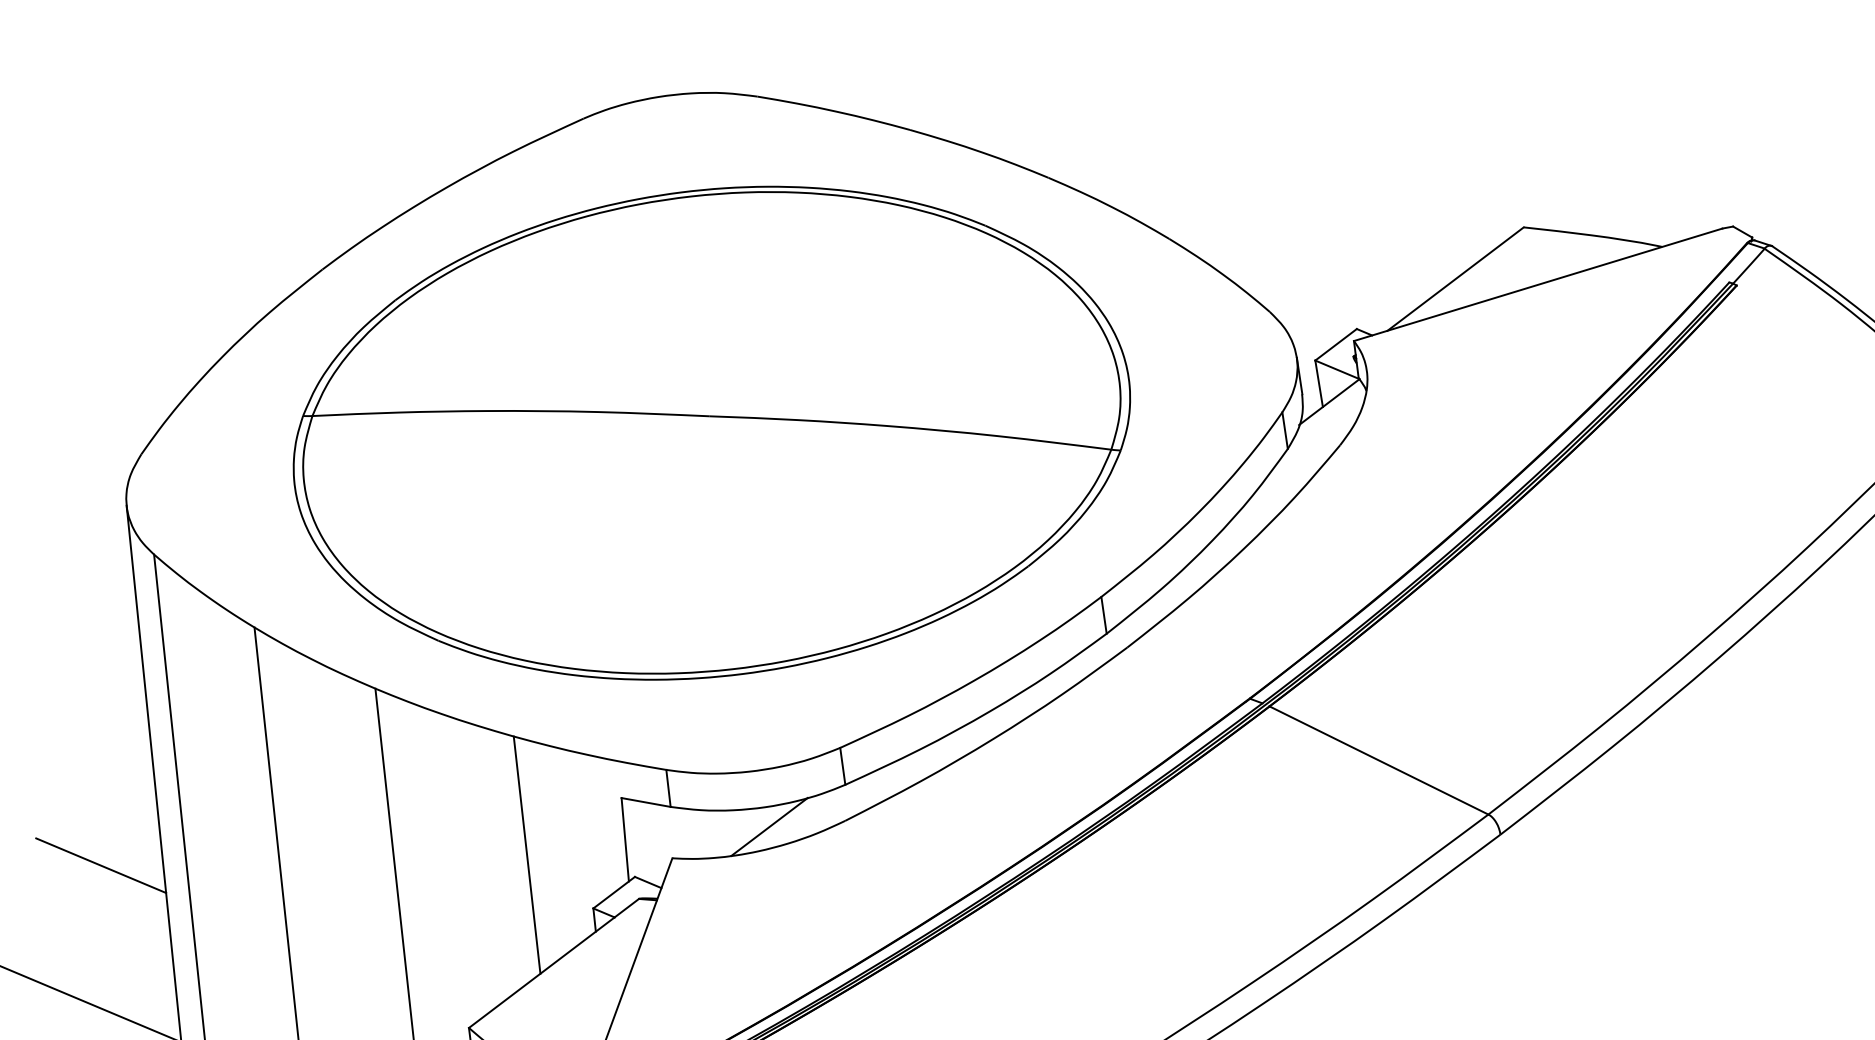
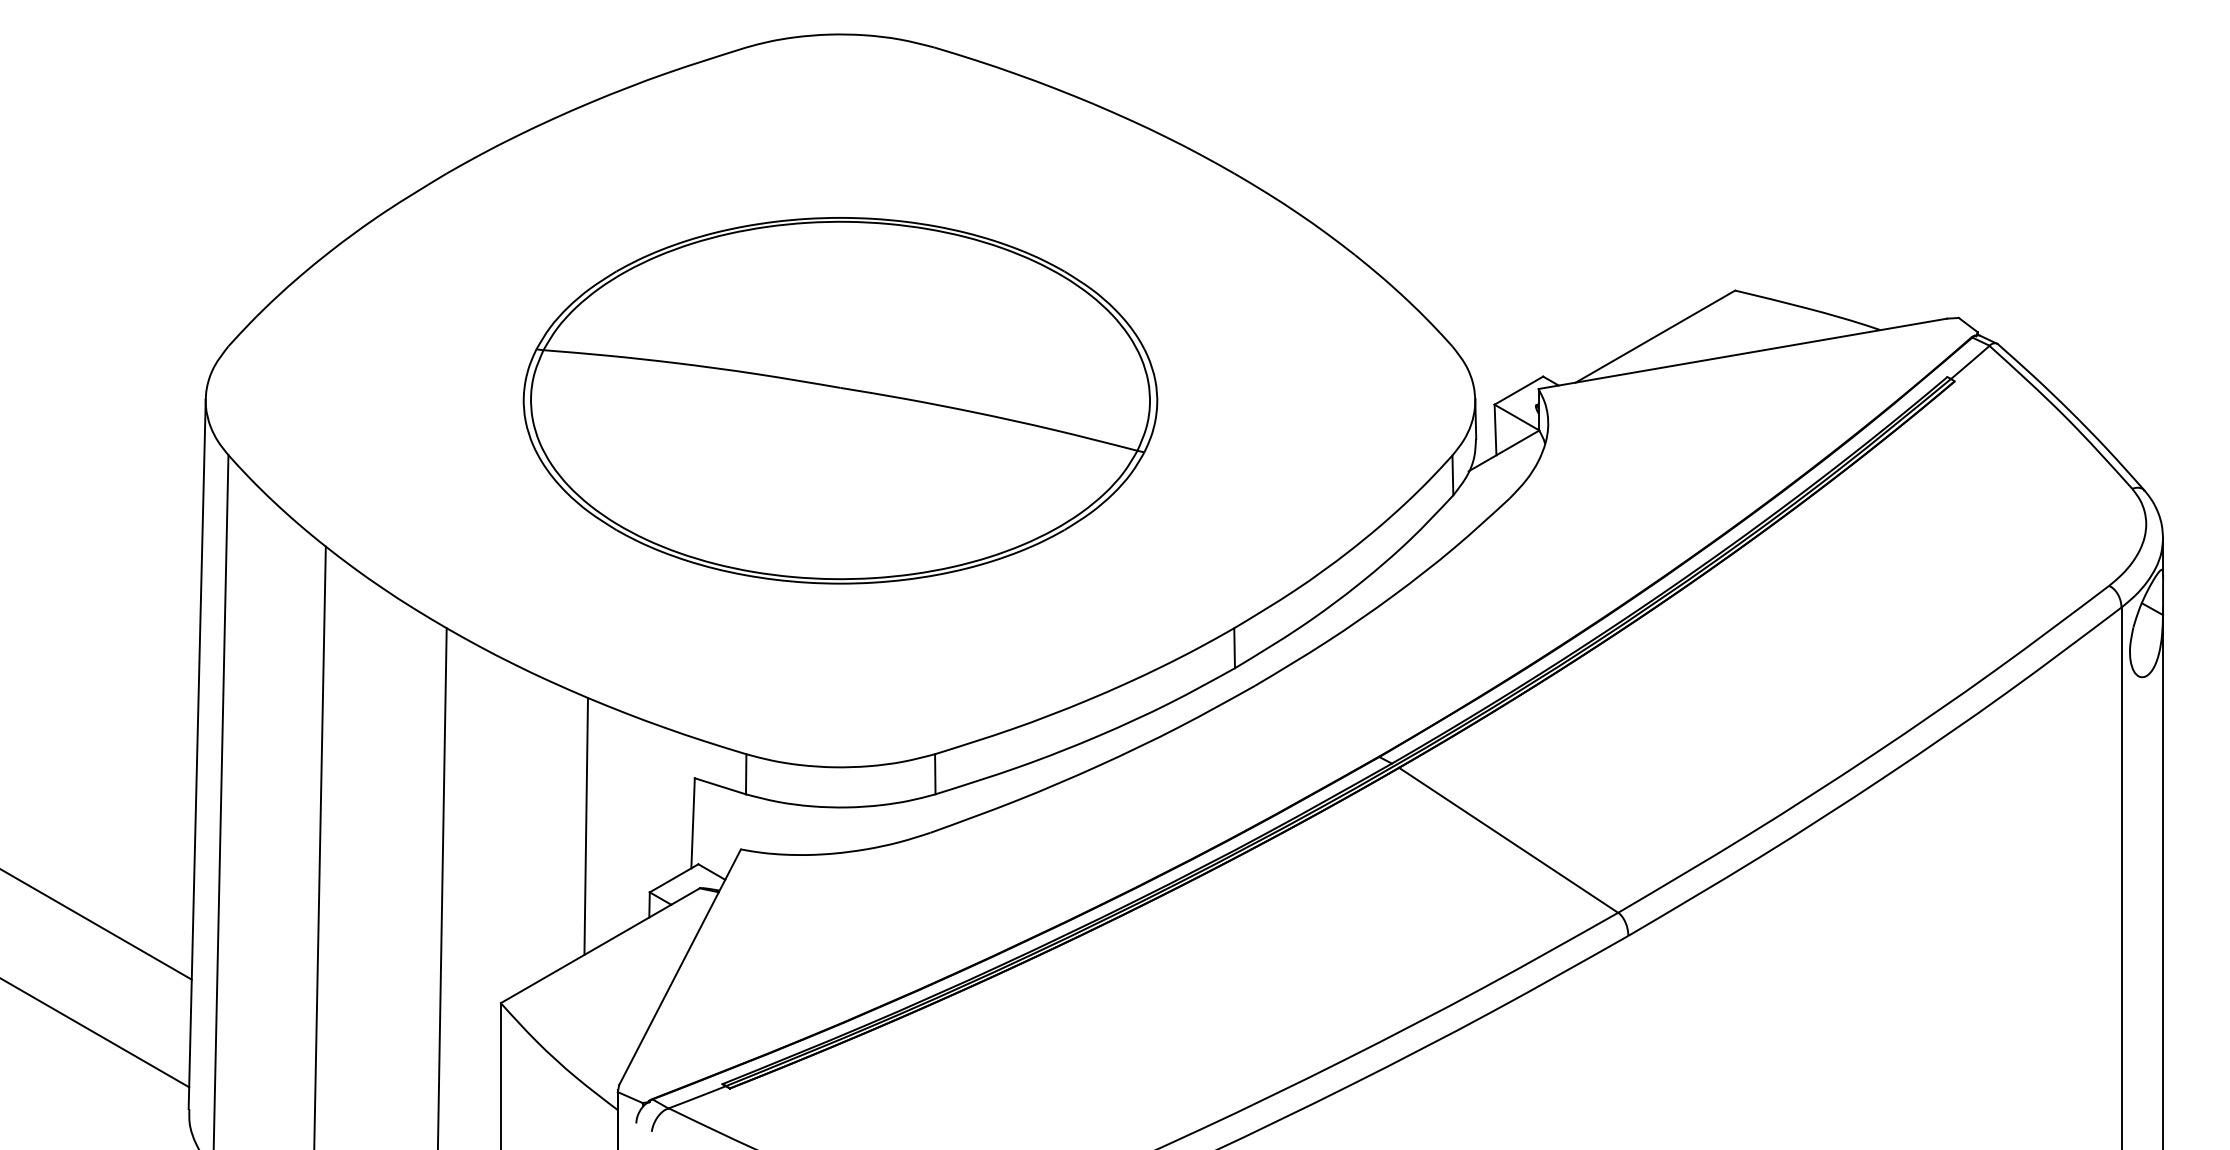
part: (711, 432) -> (840, 400), size x0.7
line: (769, 826) -> (848, 828), removed
line: (100, 865) -> (129, 780), removed

